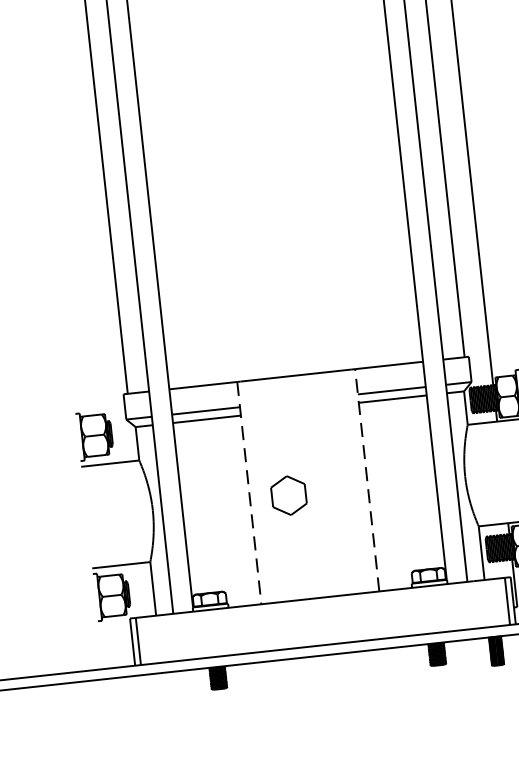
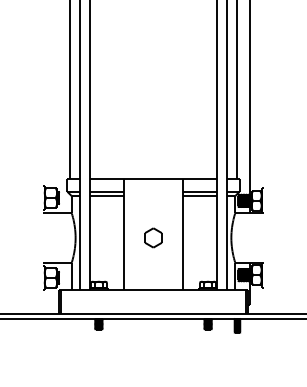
line: (366, 480) -> (182, 234), dashed -> solid
line: (250, 494) -> (124, 235), dashed -> solid
part: (288, 494) -> (153, 237), moved

